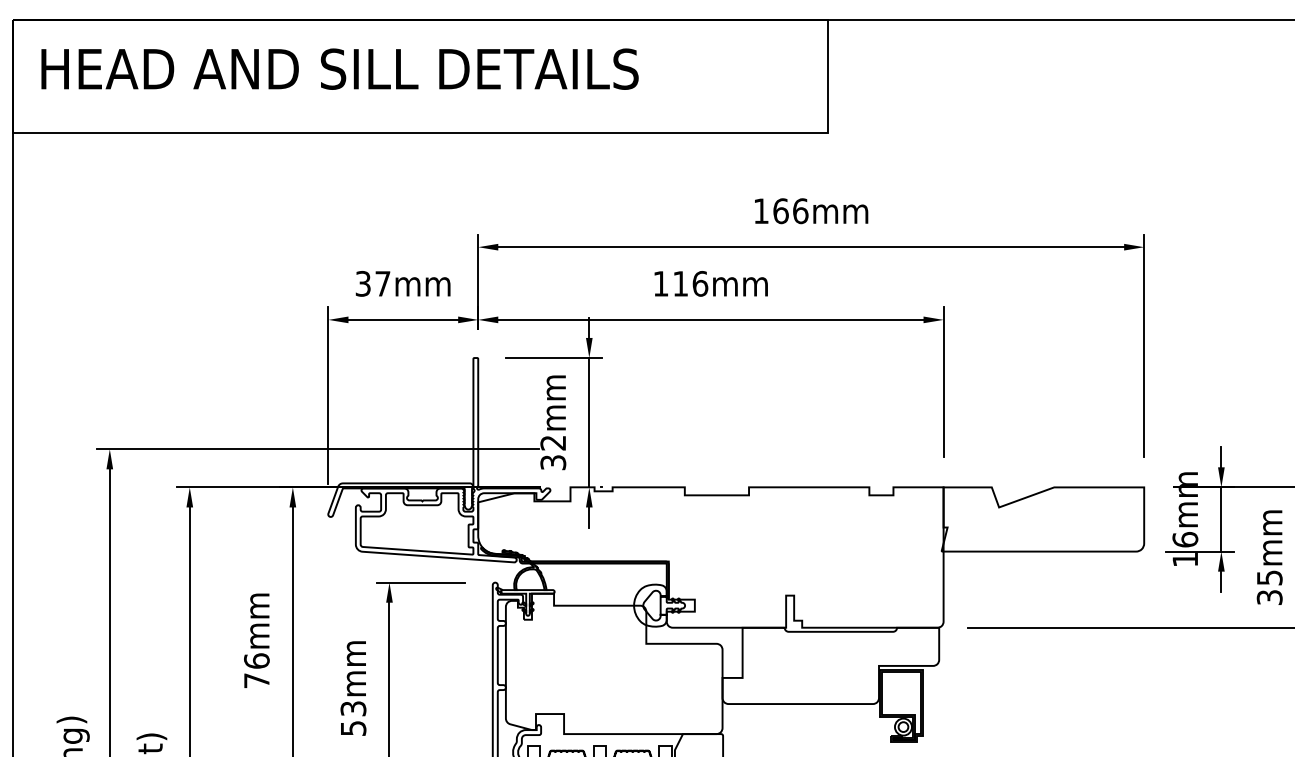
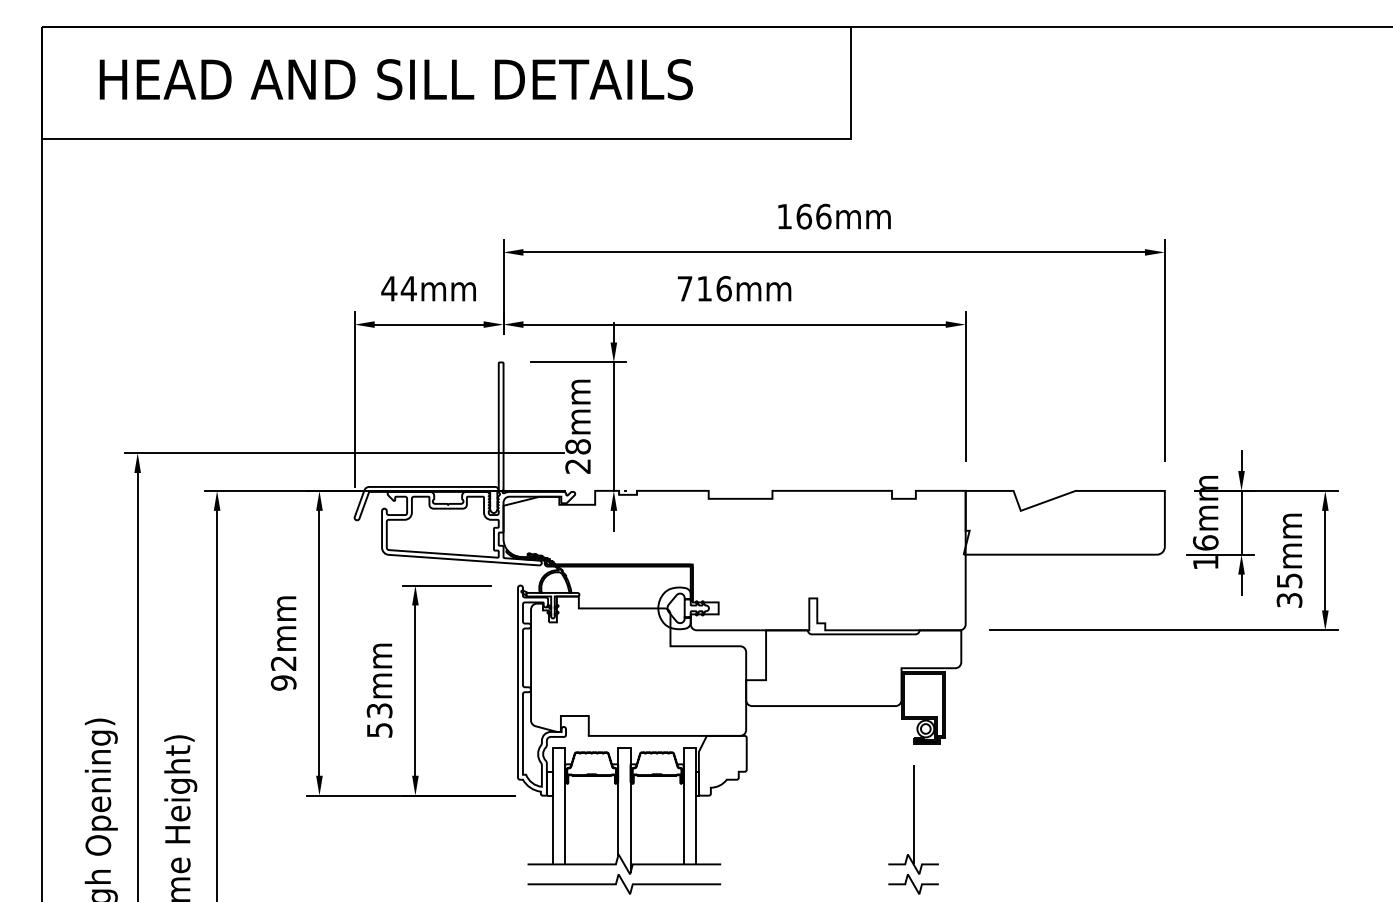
text: (339, 69) -> (395, 79), moved
text: (372, 283) -> (398, 288), 37mm -> 44mm
text: (660, 283) -> (684, 288), 116mm -> 716mm
text: (552, 452) -> (577, 456), 32mm -> 28mm
text: (256, 670) -> (283, 672), 76mm -> 92mm

